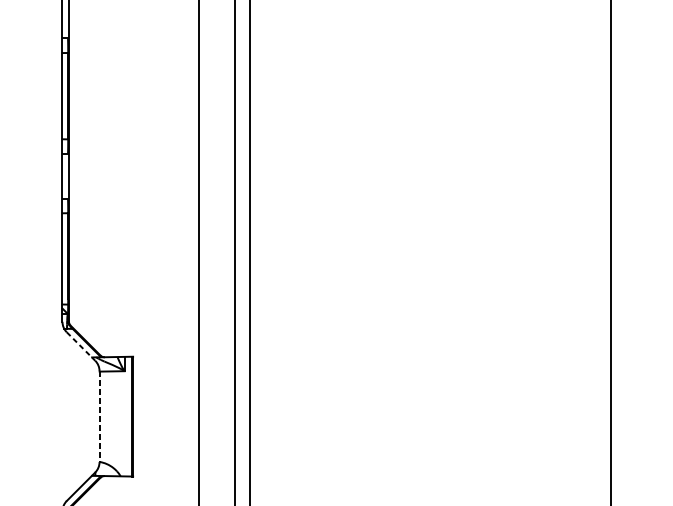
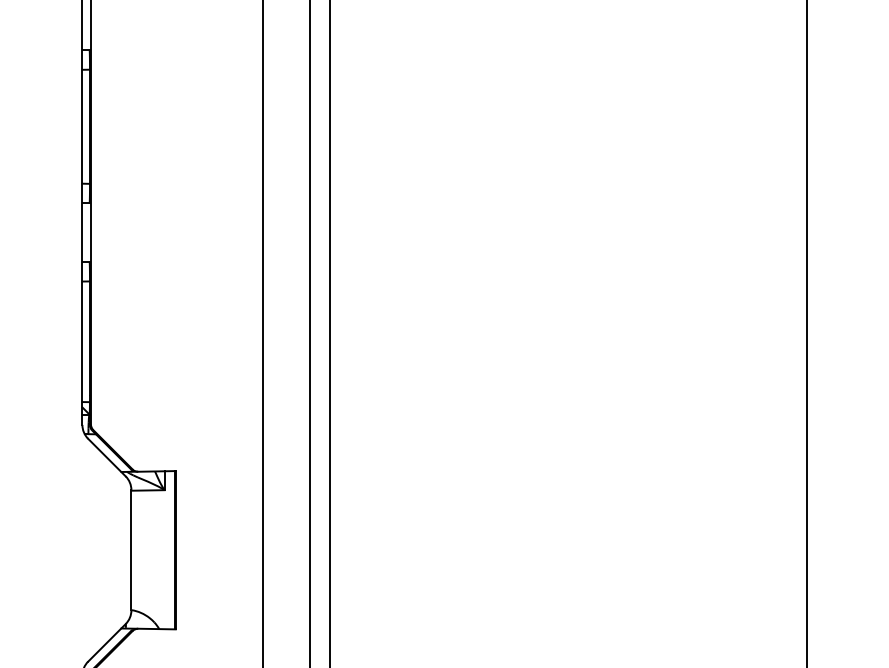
line: (80, 346) -> (106, 457), dashed -> solid
line: (99, 416) -> (131, 550), dashed -> solid

